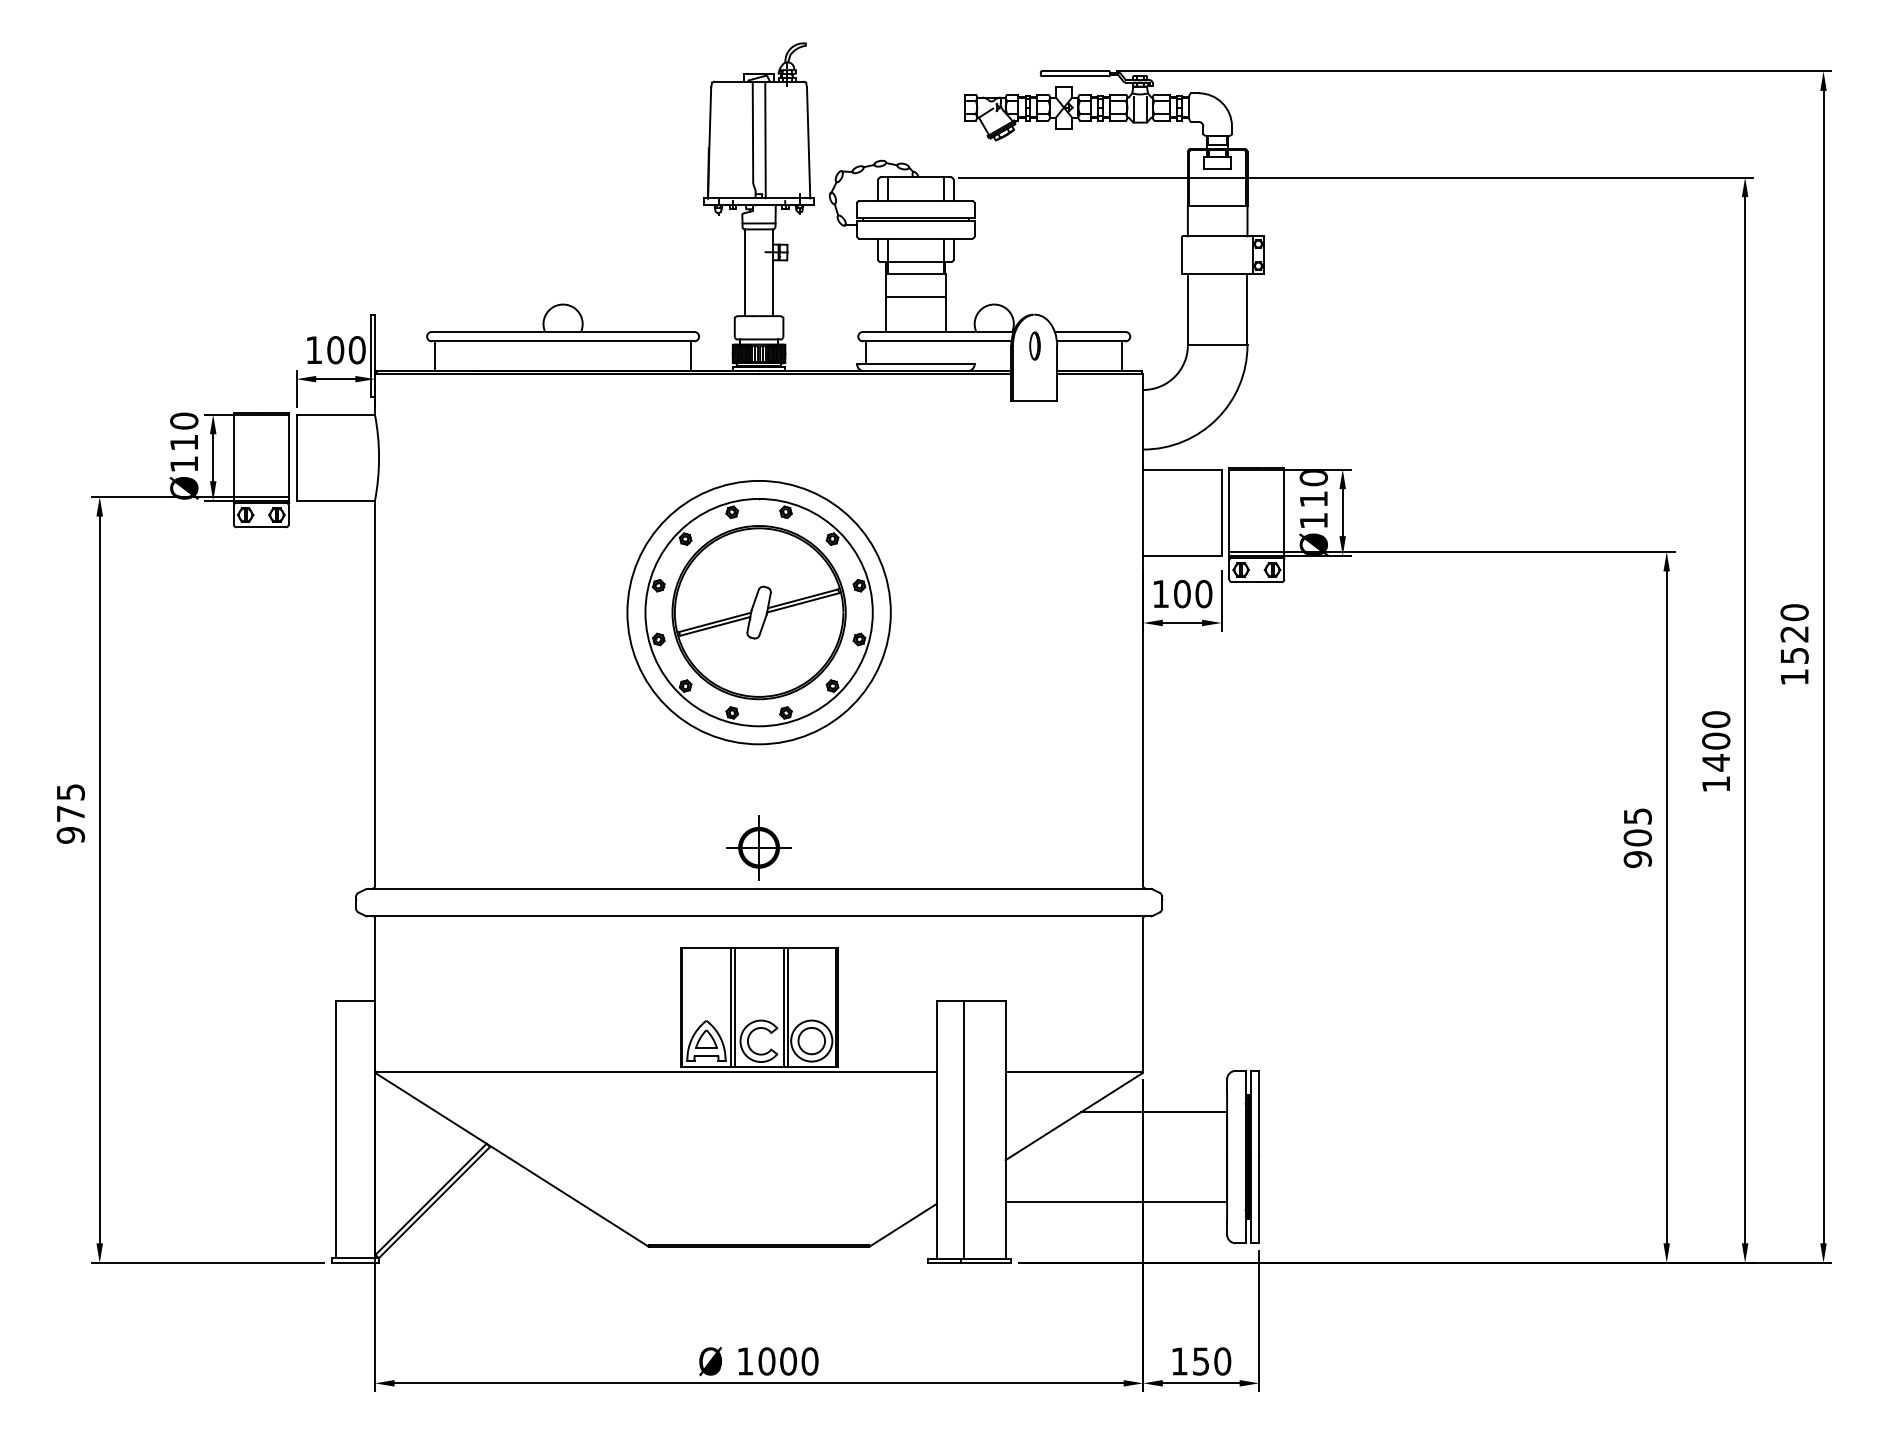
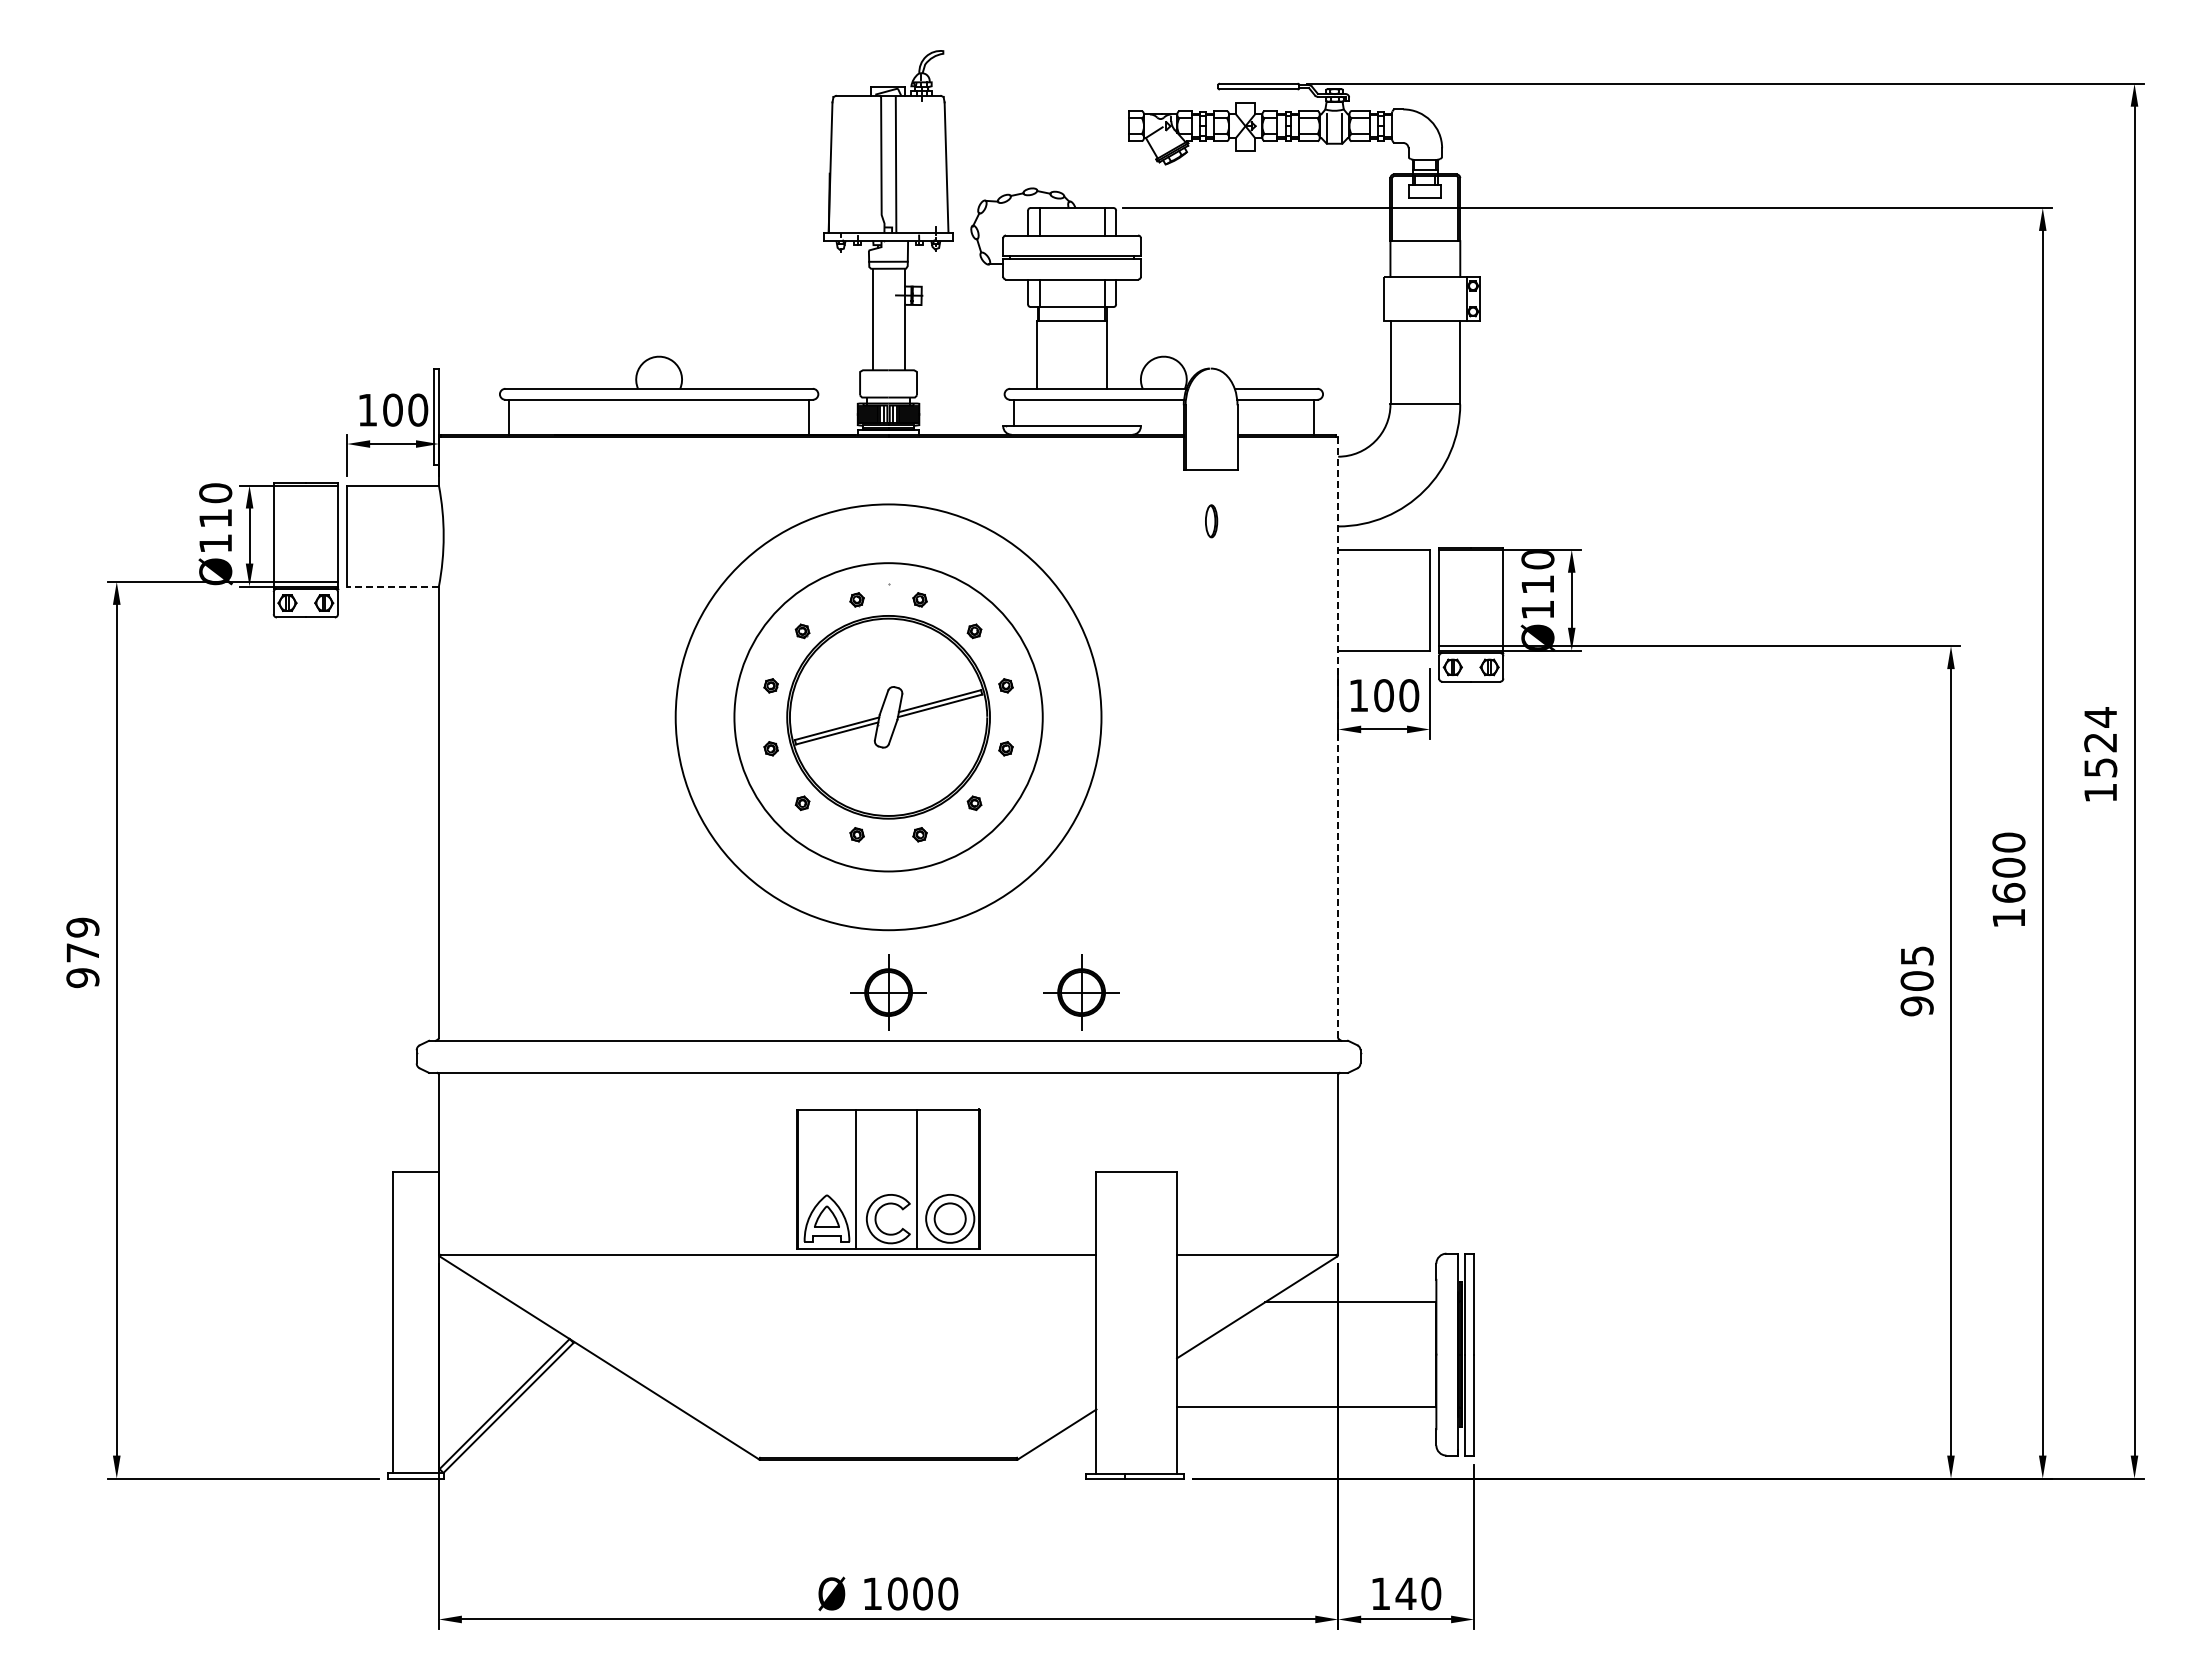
line: (916, 297) -> (1072, 348), removed
part: (1034, 346) -> (1211, 521), moved
line: (336, 500) -> (393, 586), solid -> dashed
circle: (759, 612) -> (888, 717), size x1.6
text: (1794, 612) -> (2100, 717), 1520 -> 1524
line: (1143, 630) -> (1338, 738), solid -> dashed
text: (1715, 762) -> (2008, 892), 1400 -> 1600
text: (70, 792) -> (82, 927), 975 -> 979
part: (923, 847) -> (1081, 992), added
line: (735, 1007) -> (860, 1179), removed
line: (787, 1007) -> (921, 1179), removed
line: (964, 1129) -> (1128, 1322), removed
text: (1200, 1361) -> (1405, 1593), 150 -> 140

